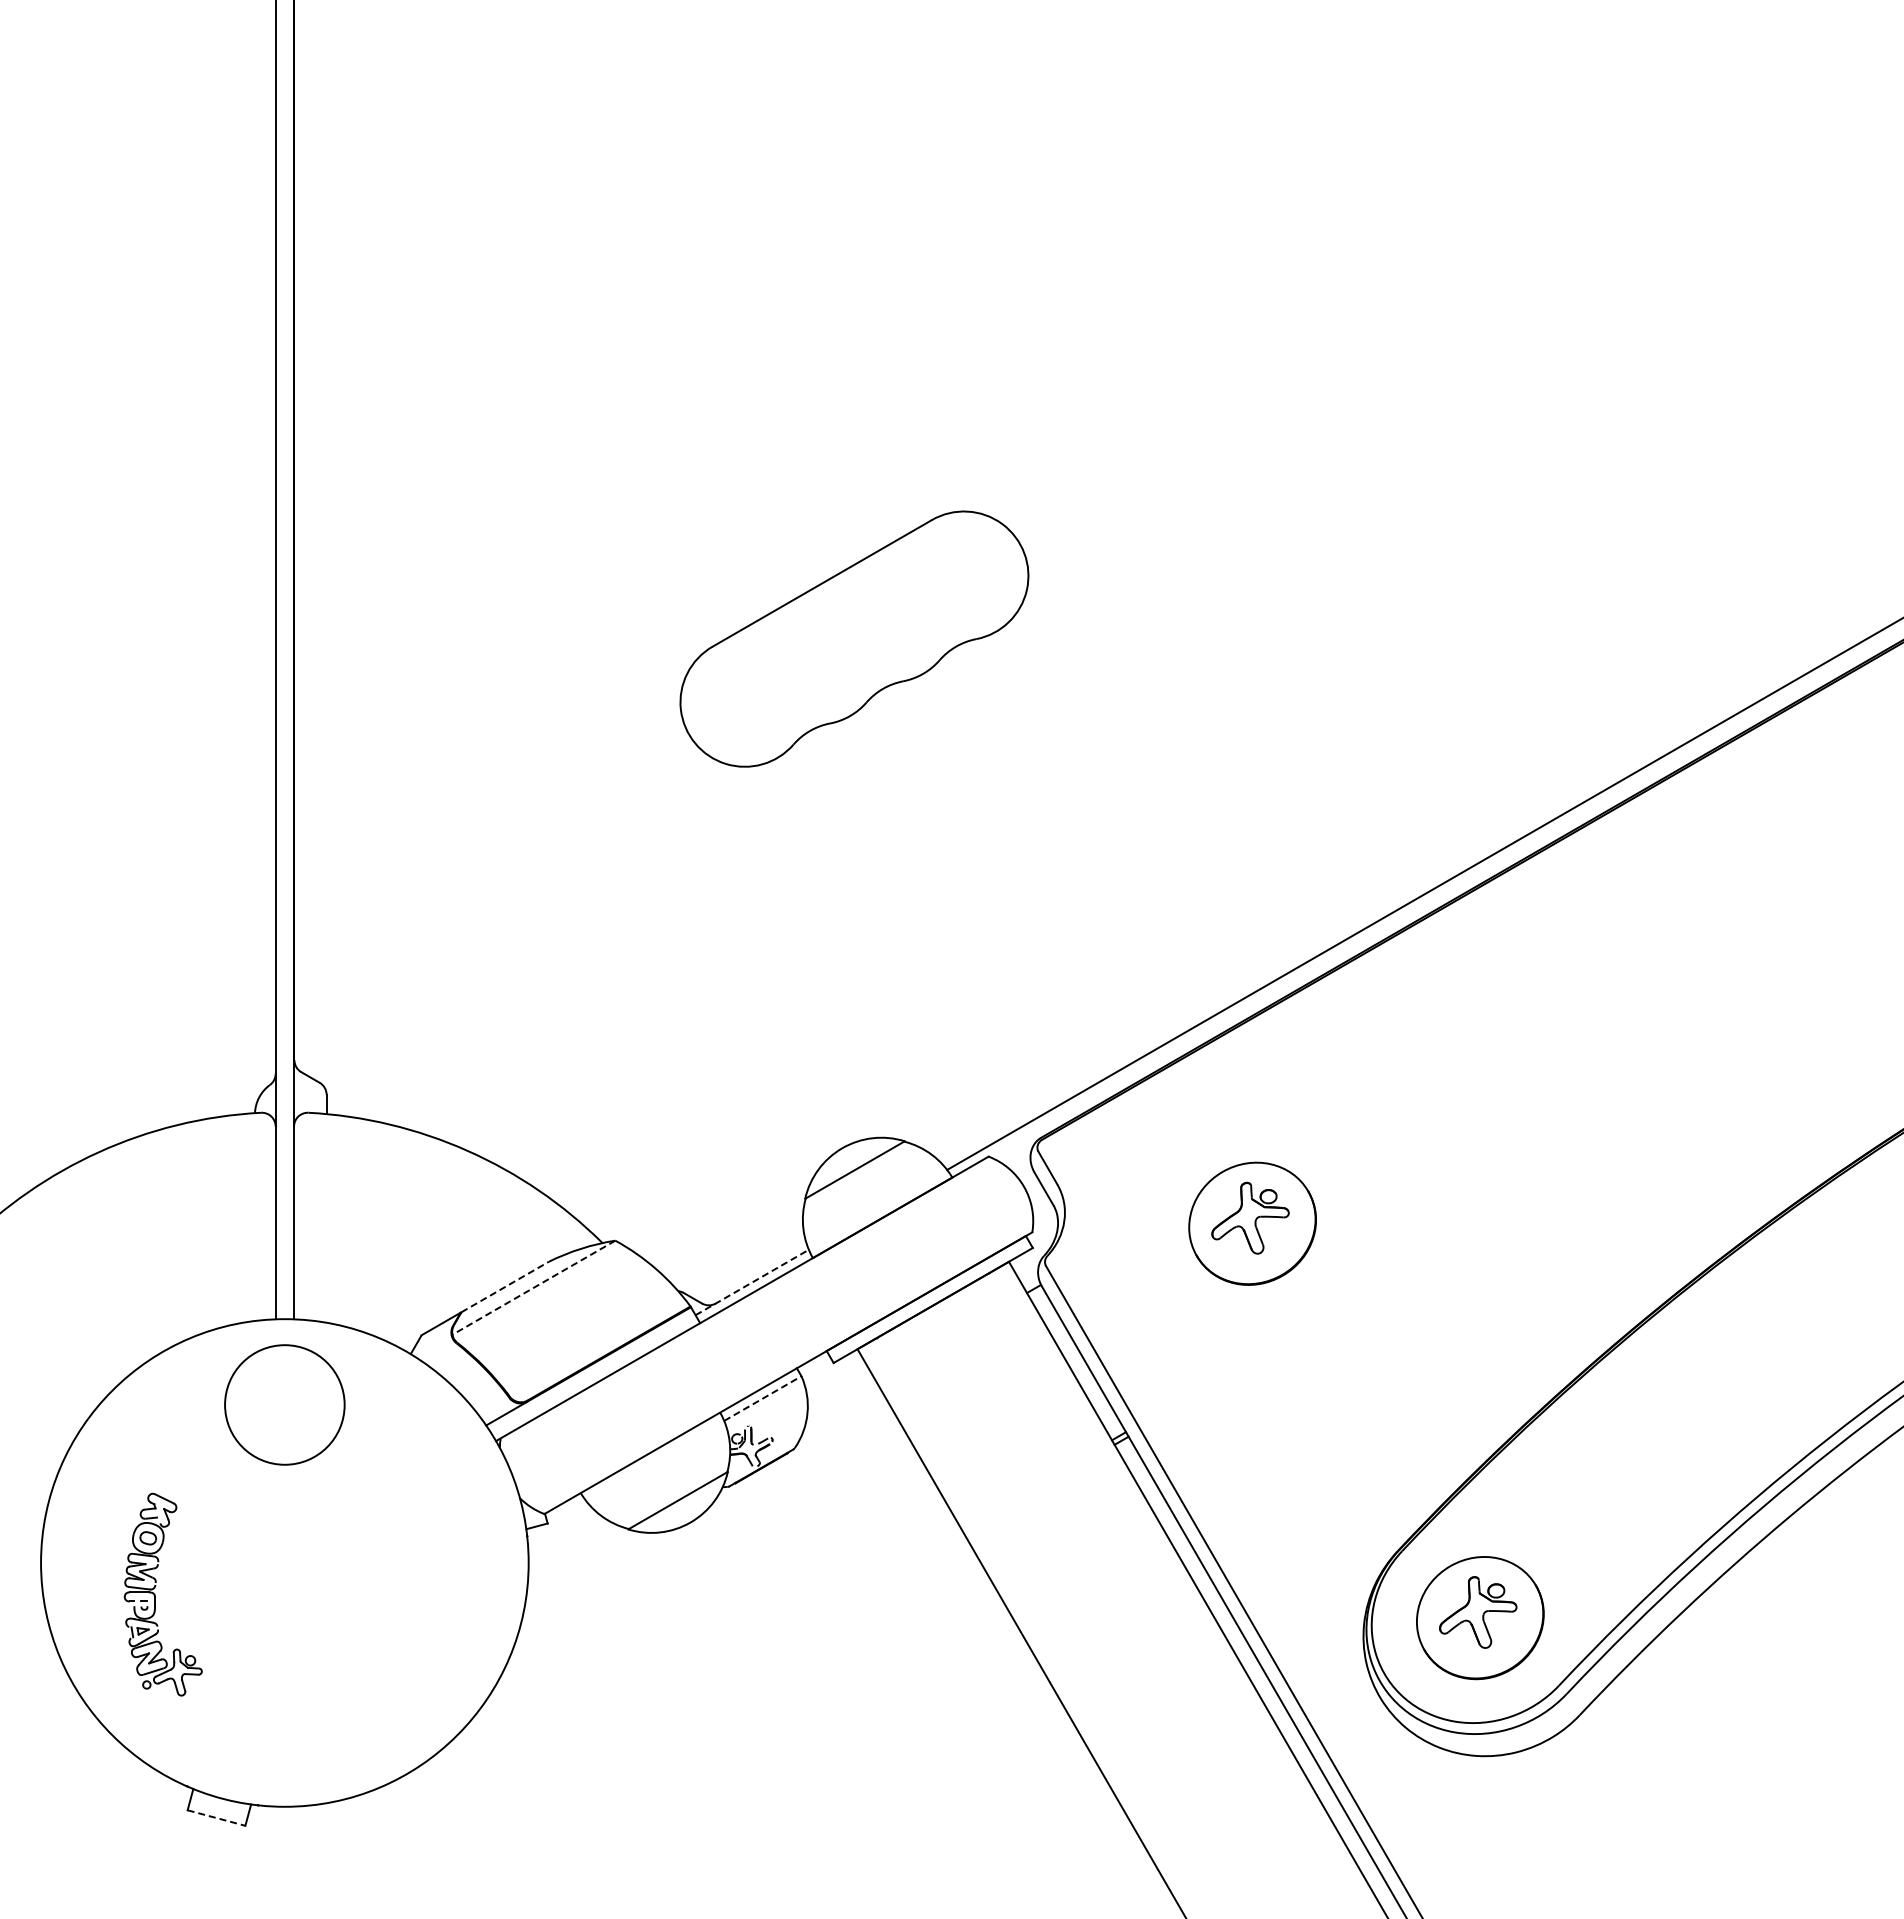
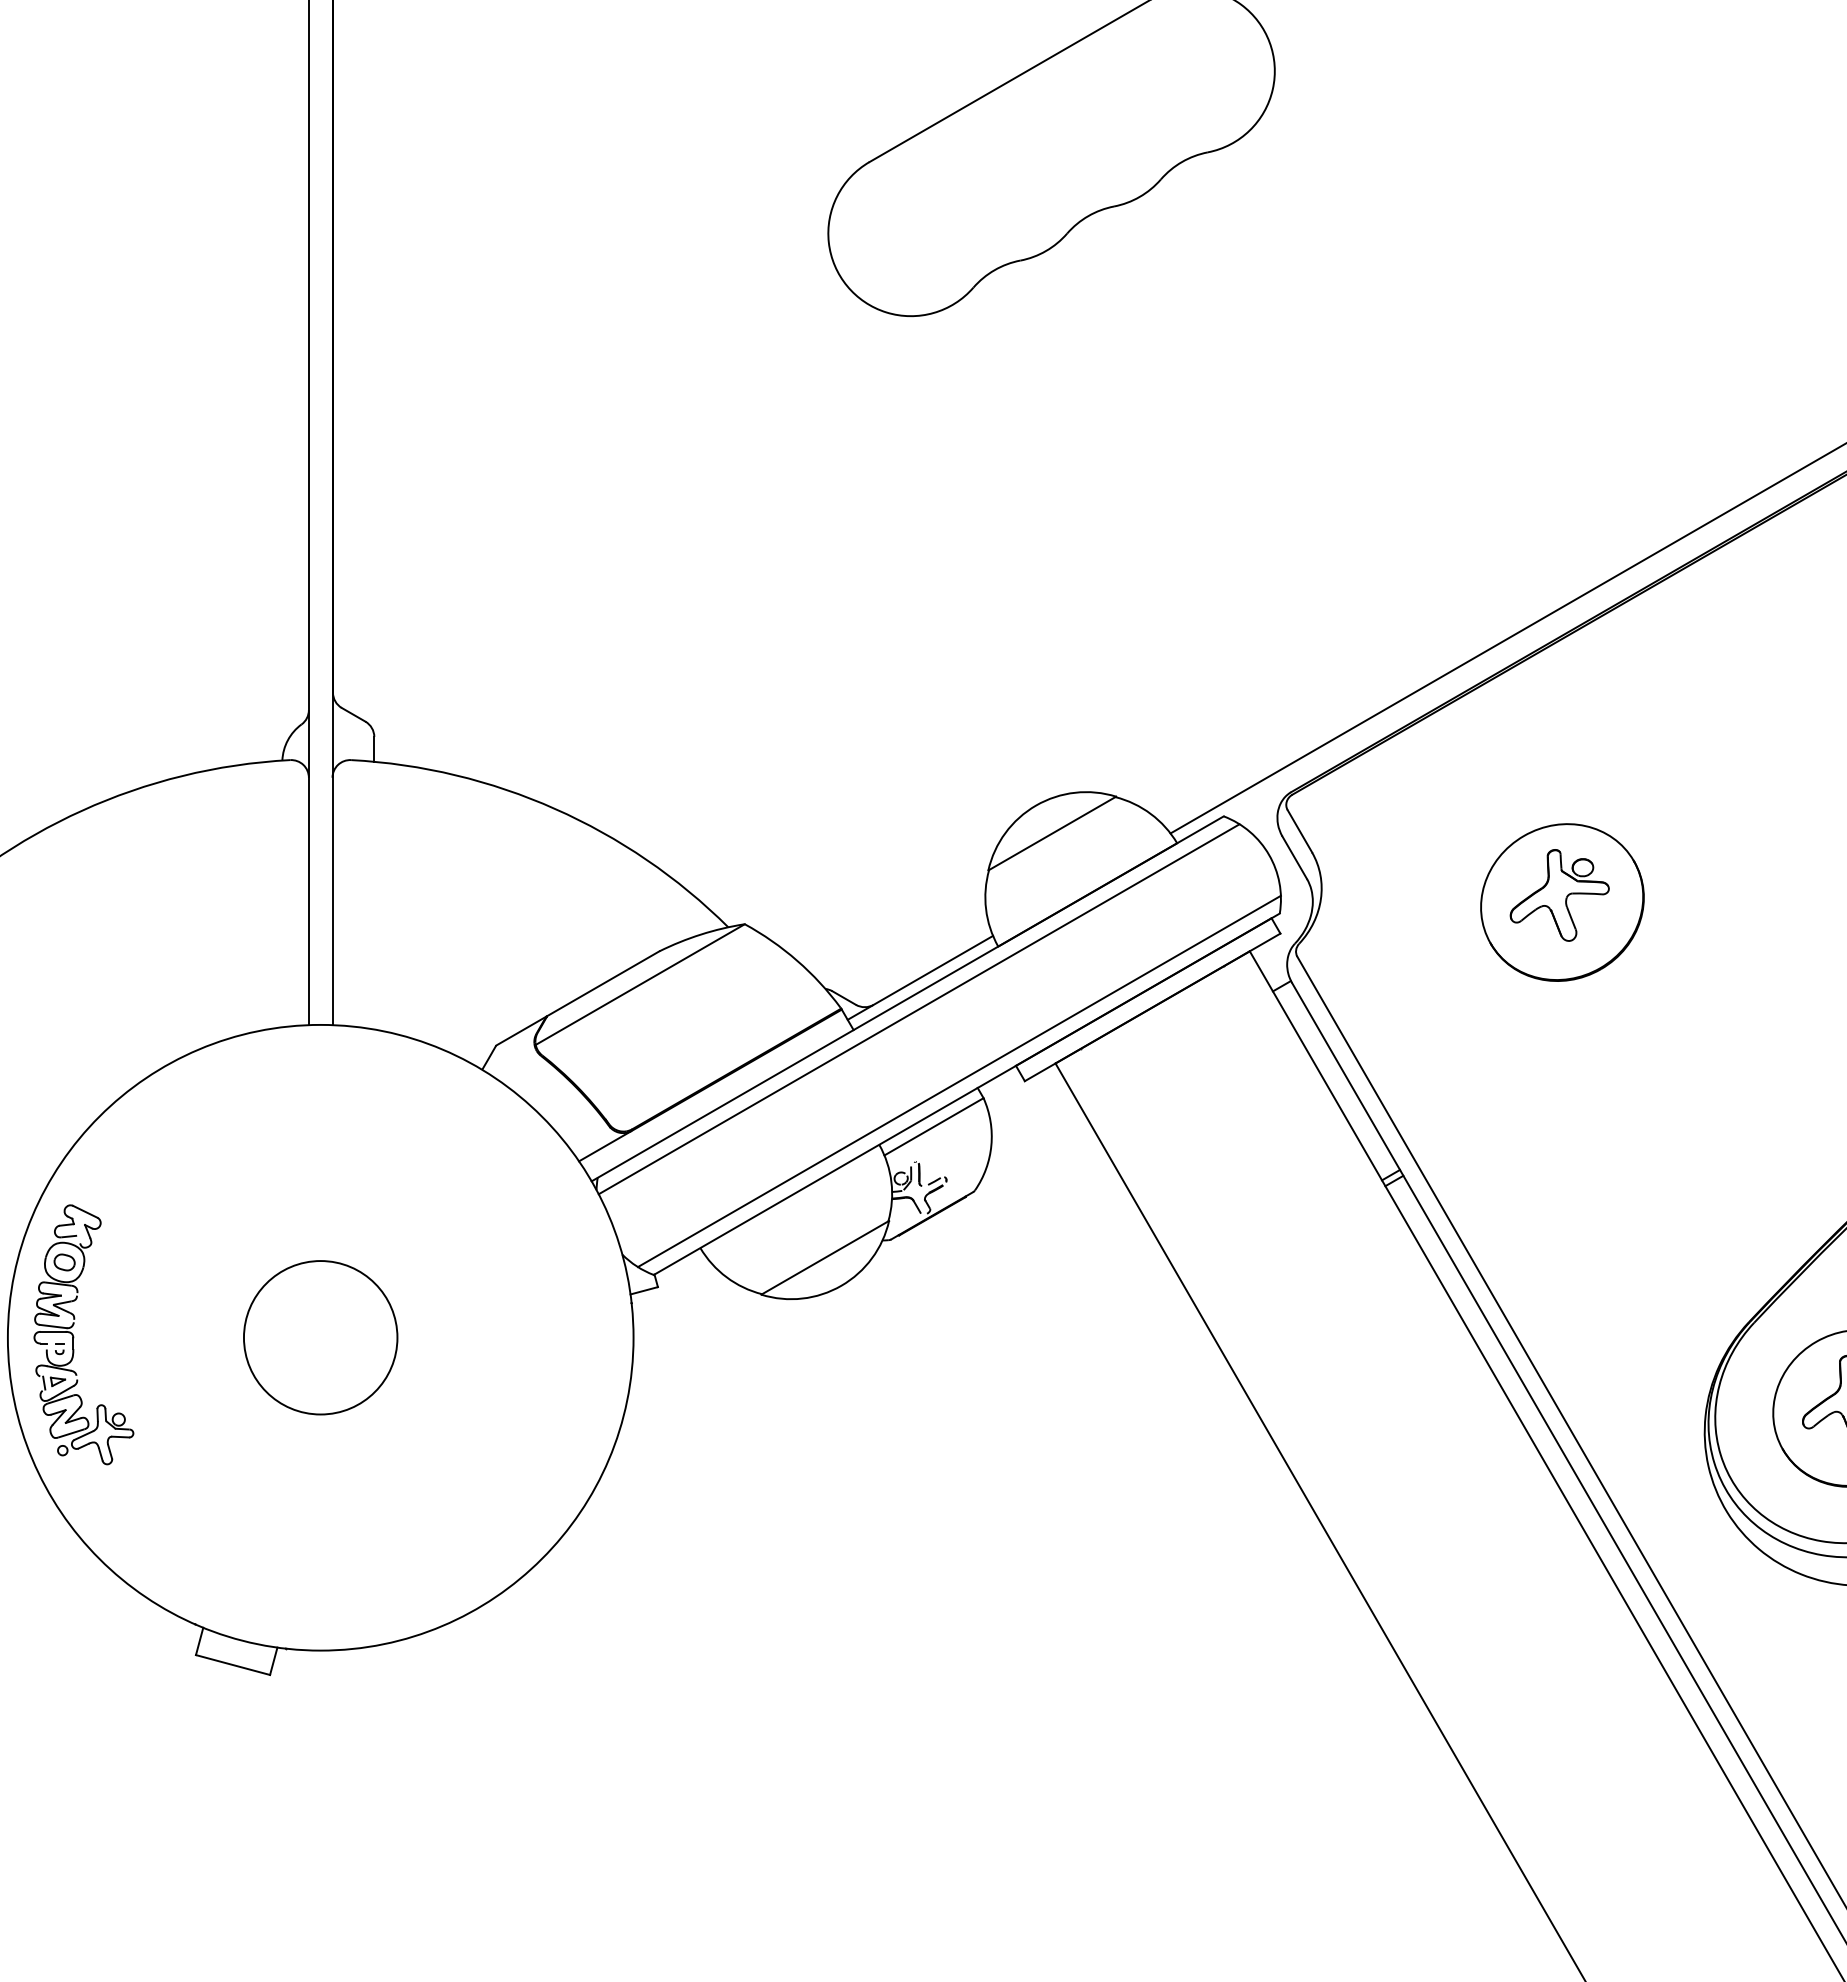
line: (752, 1282) -> (920, 977), dashed -> solid
line: (505, 1286) -> (603, 983), dashed -> solid
line: (533, 1287) -> (639, 984), dashed -> solid
line: (751, 1306) -> (919, 1008), added
line: (782, 1362) -> (959, 1080), added
line: (762, 1398) -> (933, 1126), dashed -> solid
circle: (284, 1404) -> (320, 1337), moved
part: (155, 1594) -> (73, 1334), moved
line: (216, 1818) -> (232, 1665), dashed -> solid

